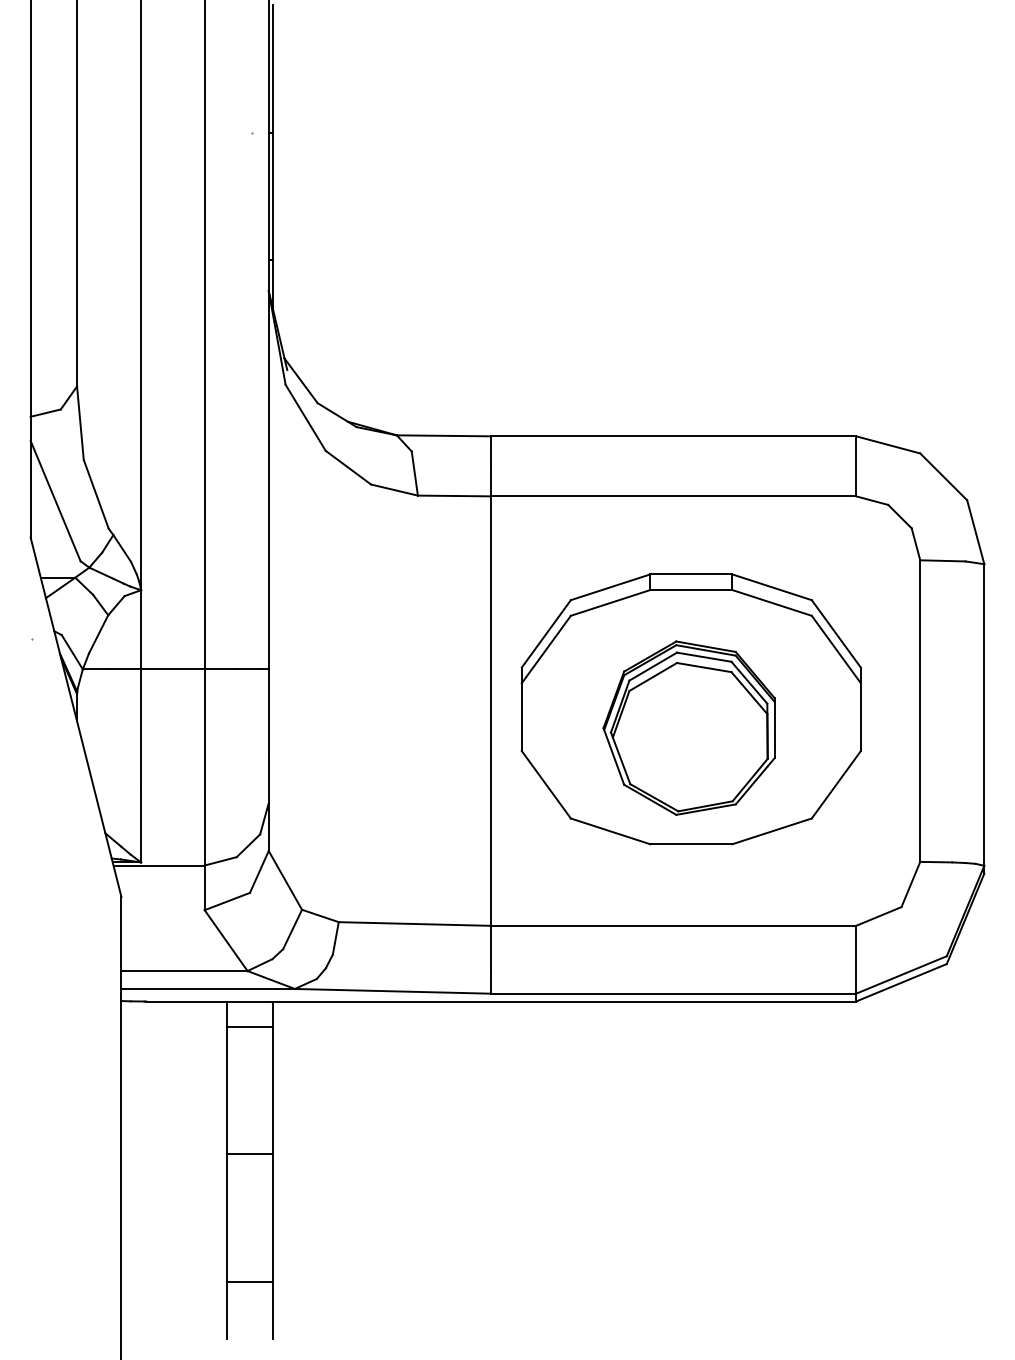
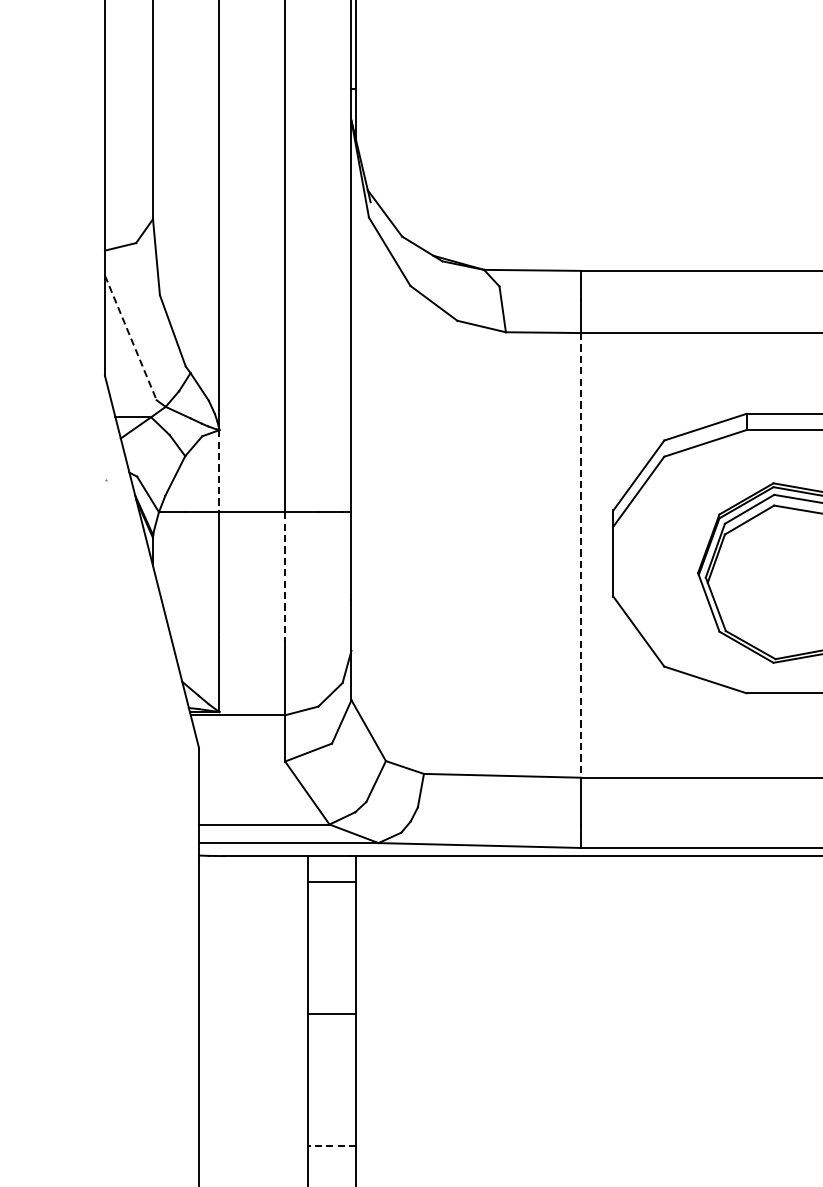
line: (55, 501) -> (130, 338), solid -> dashed
line: (141, 629) -> (219, 470), solid -> dashed
line: (490, 711) -> (581, 555), solid -> dashed
line: (204, 732) -> (284, 577), solid -> dashed
line: (249, 1281) -> (331, 1145), solid -> dashed

